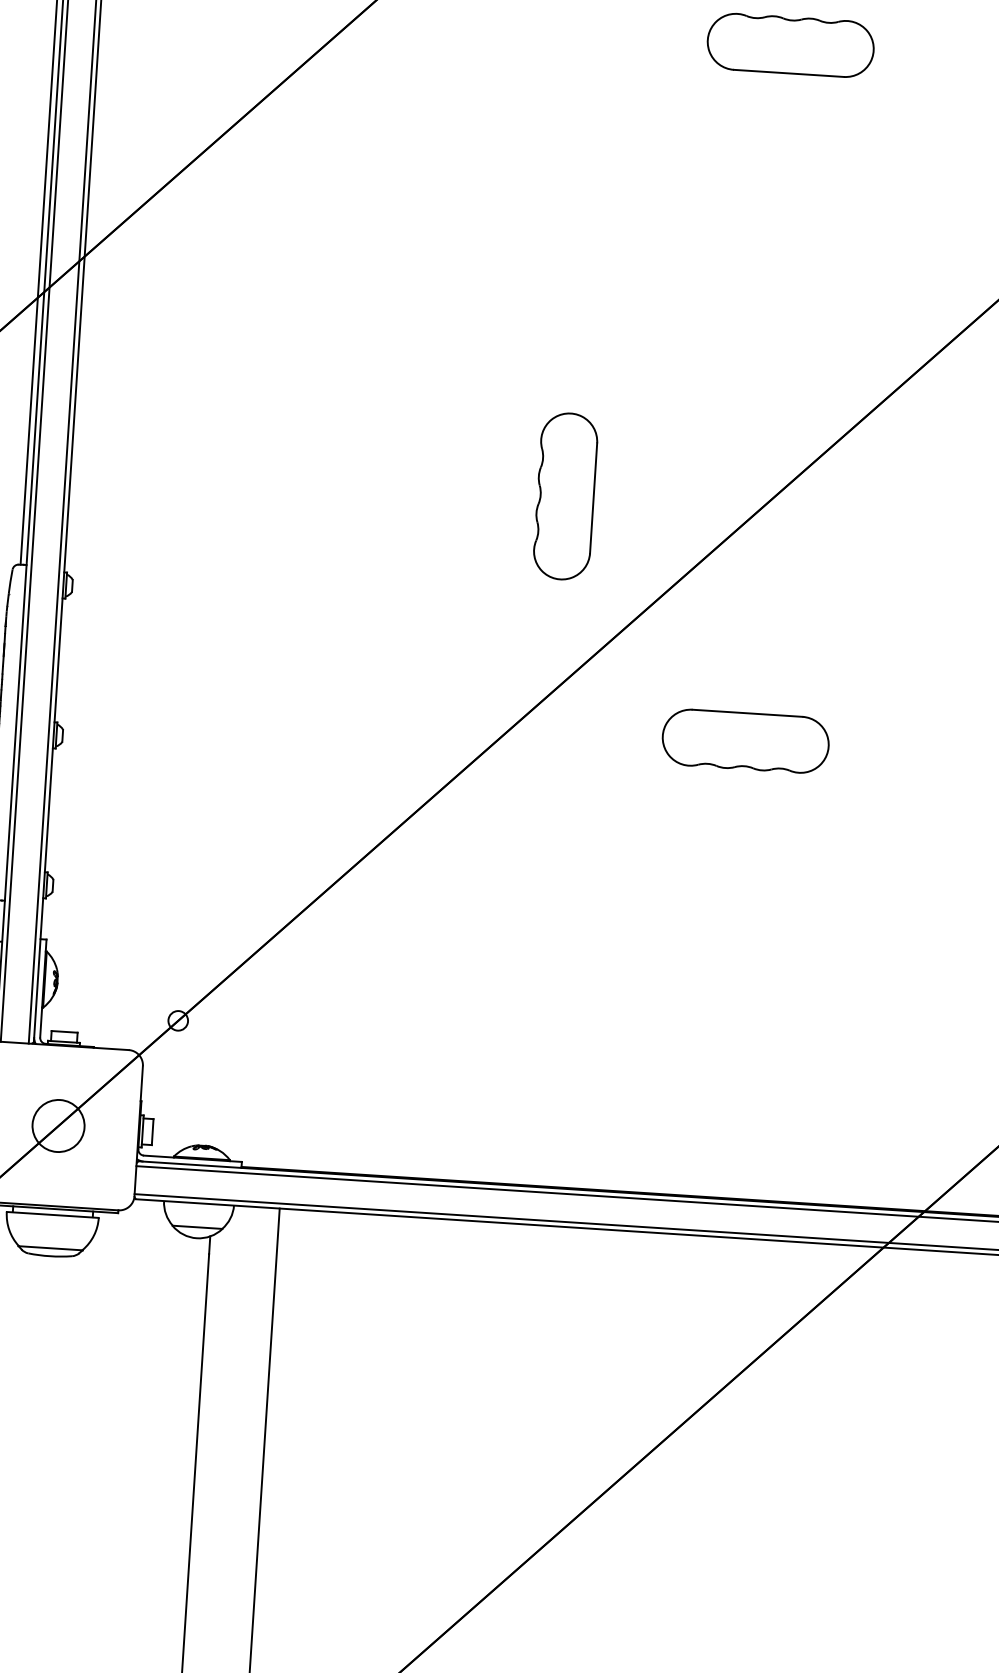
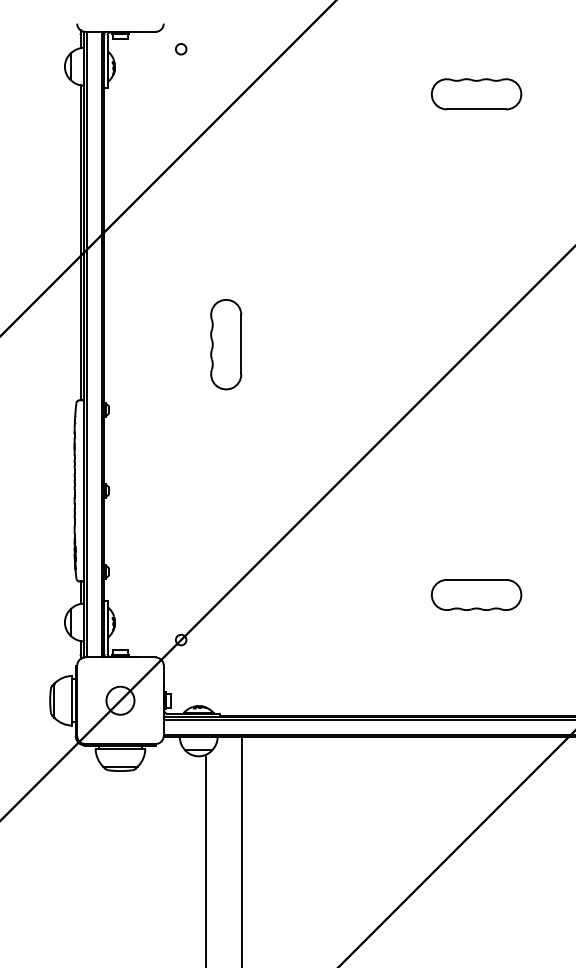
part: (566, 496) -> (226, 344), moved
part: (745, 740) -> (476, 594), moved

